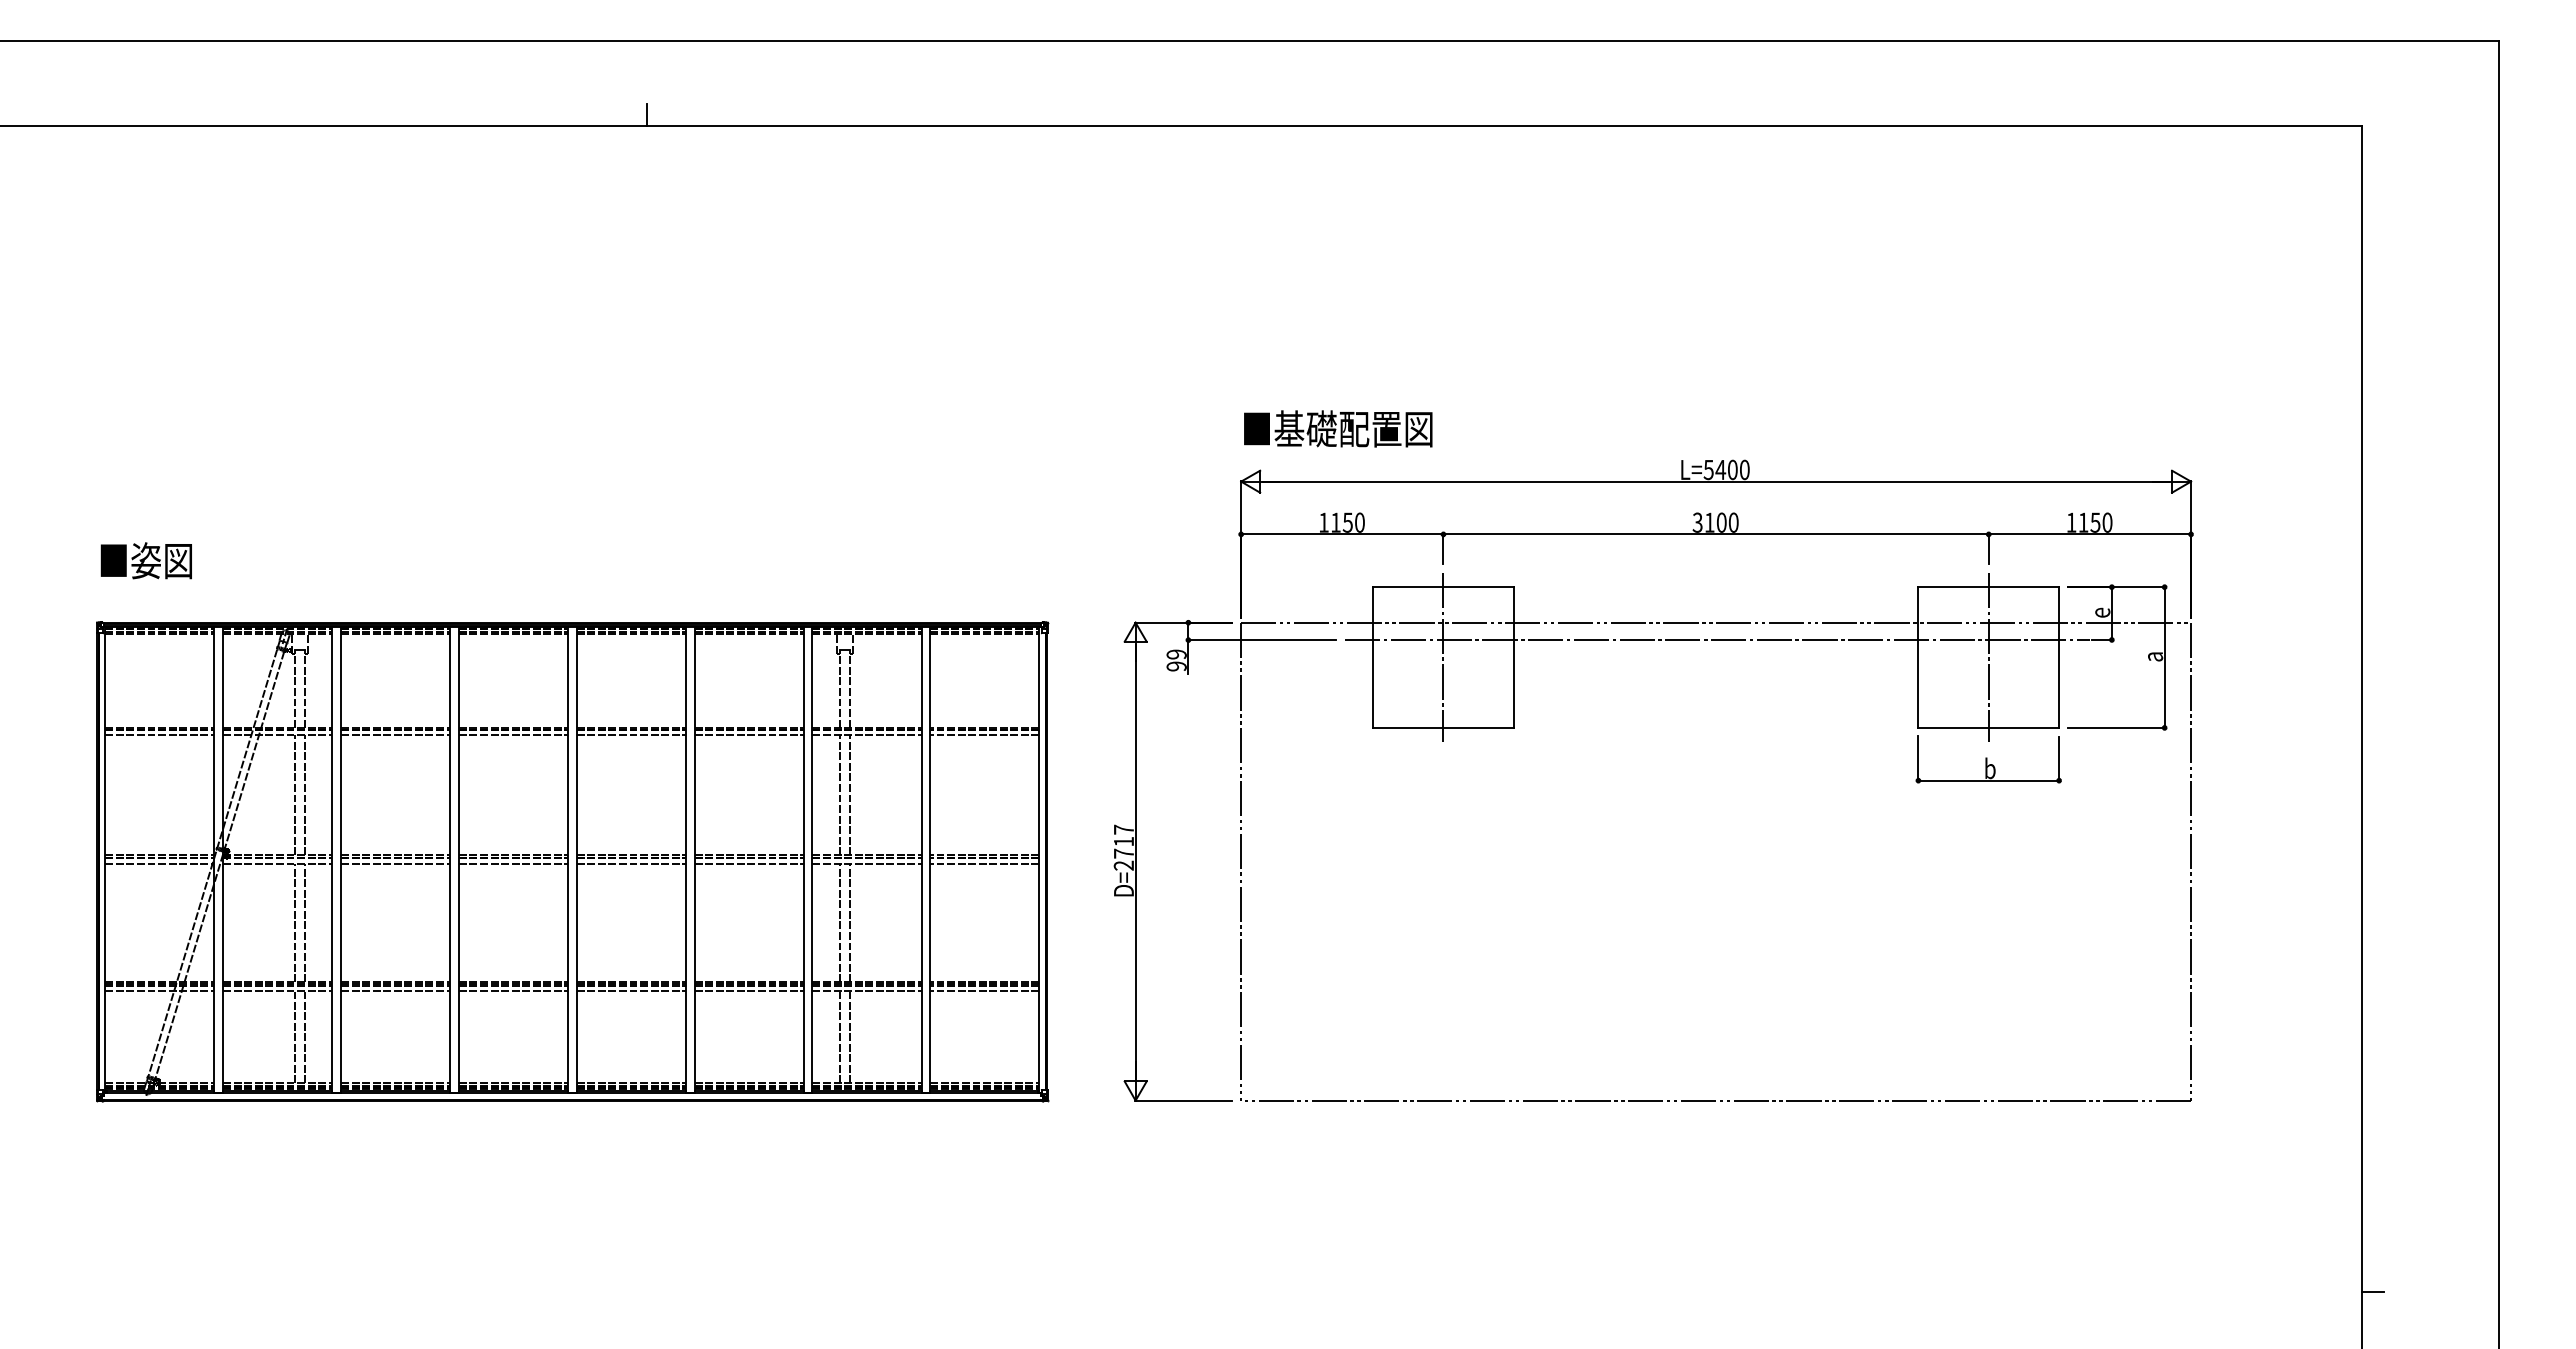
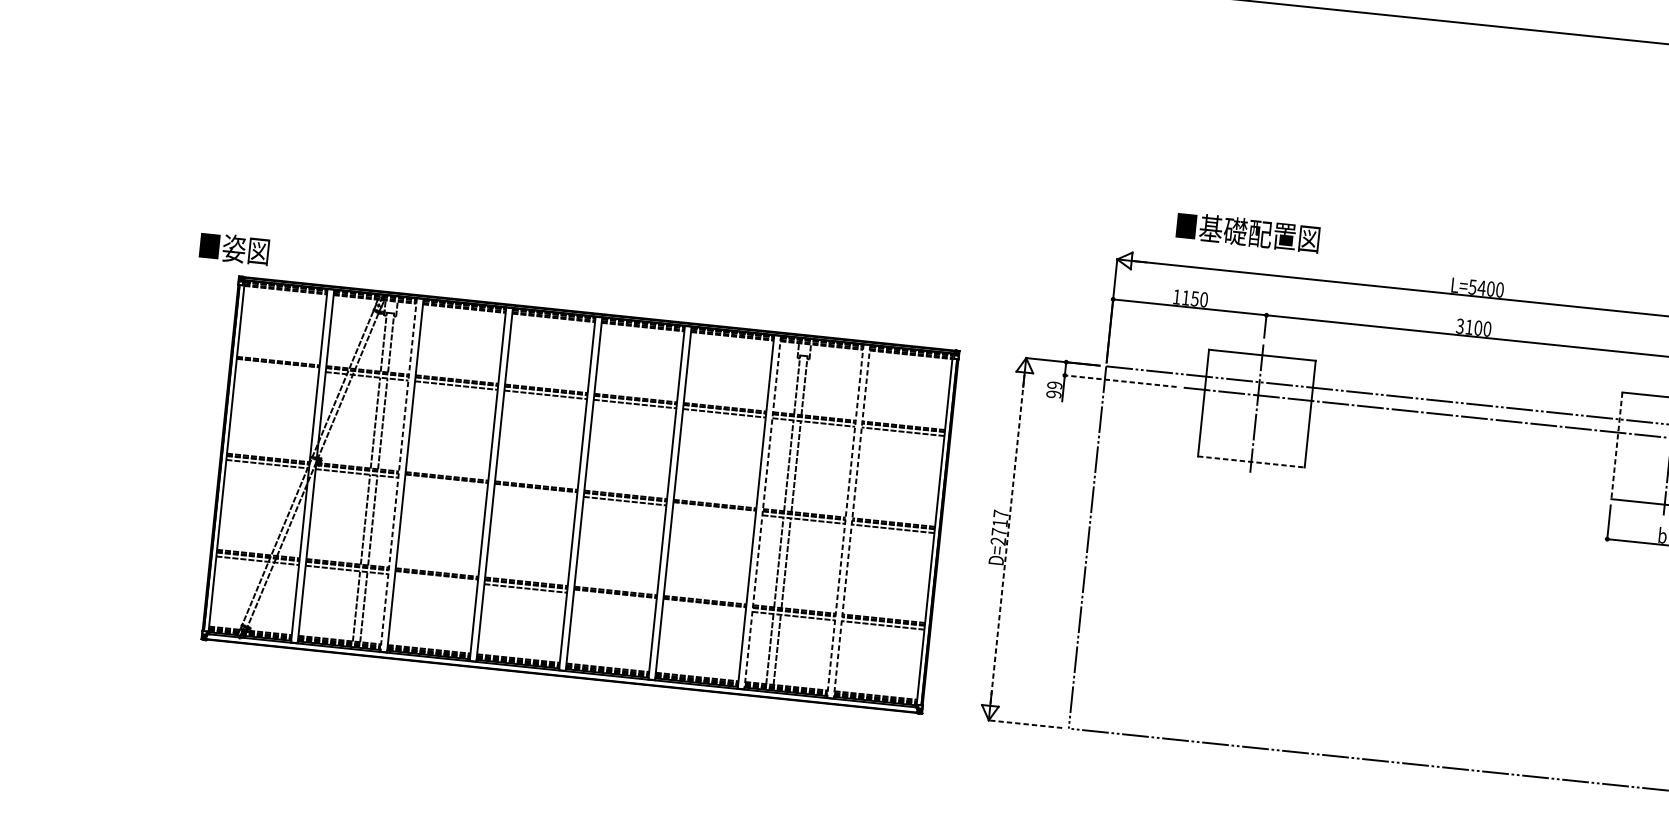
text: (1338, 428) -> (1248, 232), moved
text: (145, 560) -> (233, 248), moved
line: (1262, 640) -> (1121, 381), solid -> dashed
line: (1918, 658) -> (1616, 446), solid -> dashed
line: (1443, 727) -> (1251, 461), solid -> dashed
line: (159, 735) -> (277, 367), removed
line: (332, 860) -> (398, 475), solid -> dashed
line: (812, 860) -> (762, 513), solid -> dashed
line: (921, 860) -> (845, 521), solid -> dashed
line: (930, 860) -> (852, 522), solid -> dashed
line: (1135, 861) -> (1007, 539), solid -> dashed
line: (395, 863) -> (446, 482), removed
line: (512, 863) -> (535, 491), removed
line: (748, 863) -> (713, 510), removed
line: (395, 990) -> (436, 578), removed
line: (630, 990) -> (614, 597), removed
line: (748, 990) -> (703, 606), removed
line: (1183, 1100) -> (1025, 724), solid -> dashed

